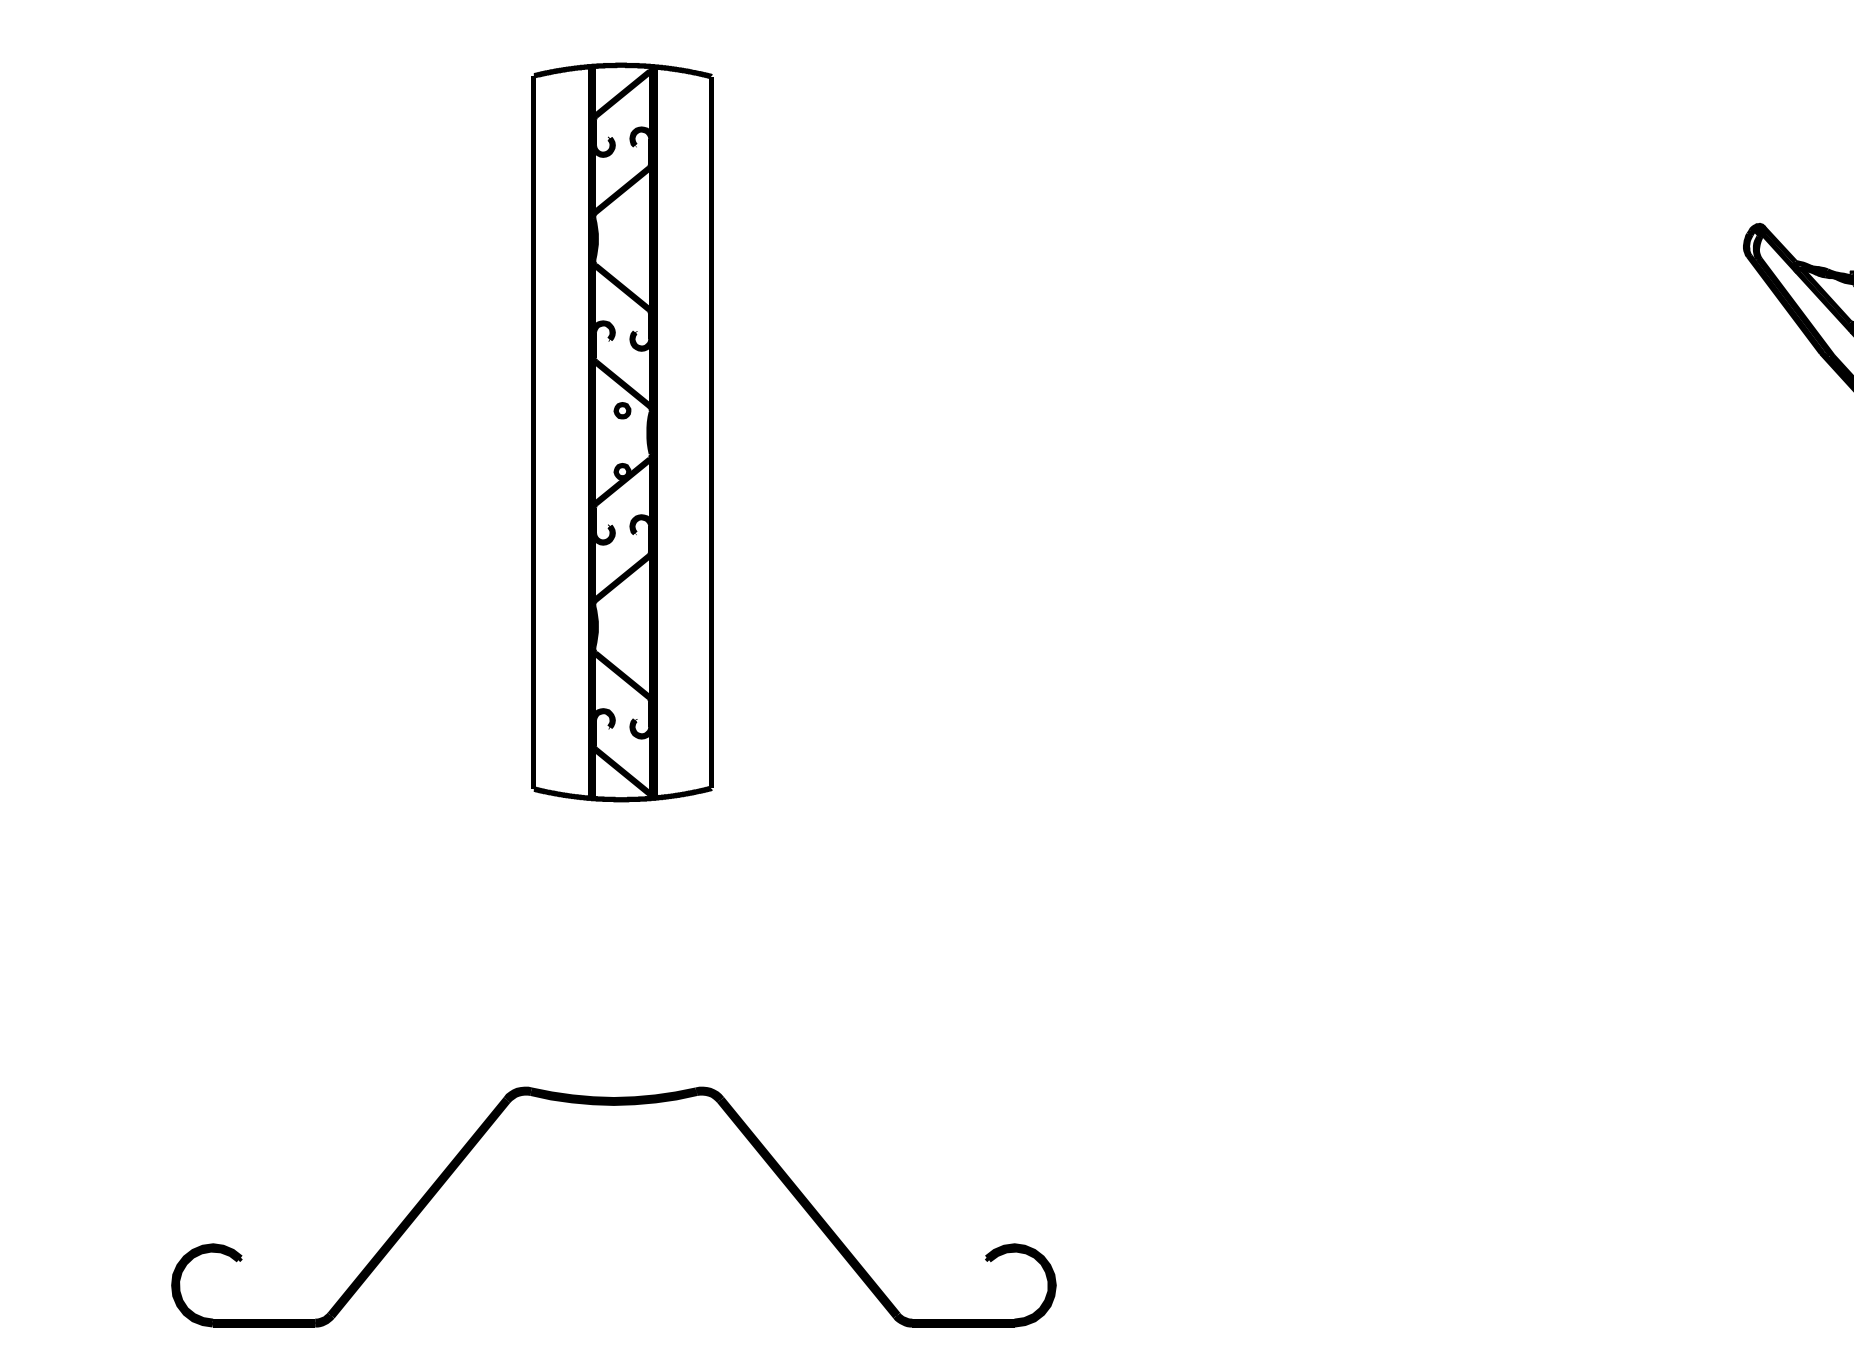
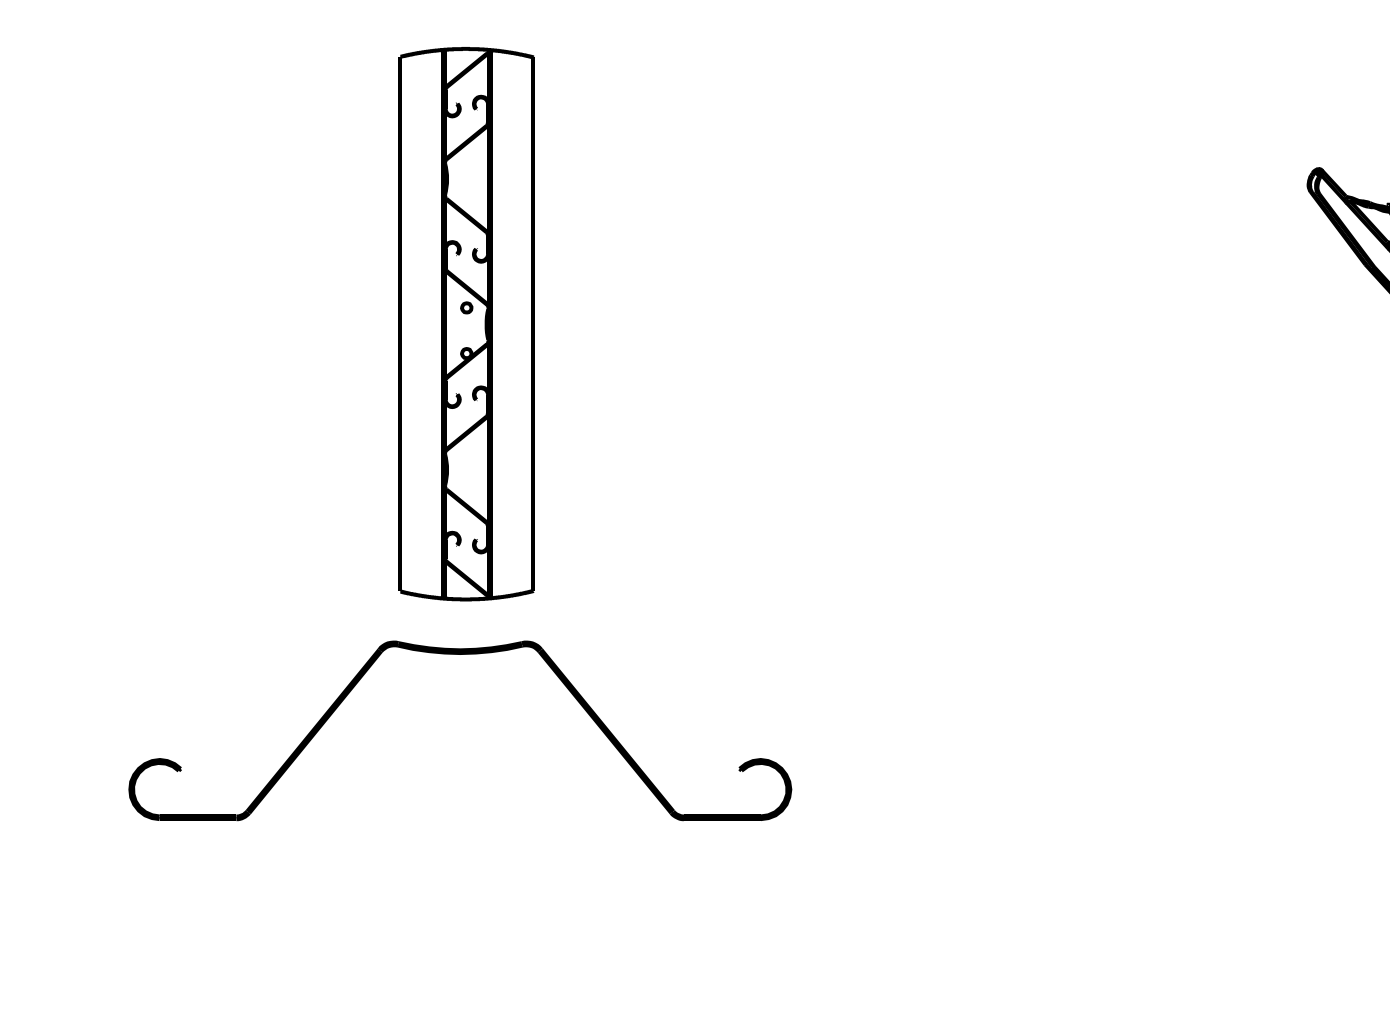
part: (614, 1105) -> (460, 654), moved

